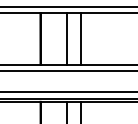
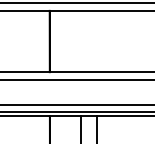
line: (66, 38) -> (80, 40), removed
line: (80, 38) -> (97, 40), removed

